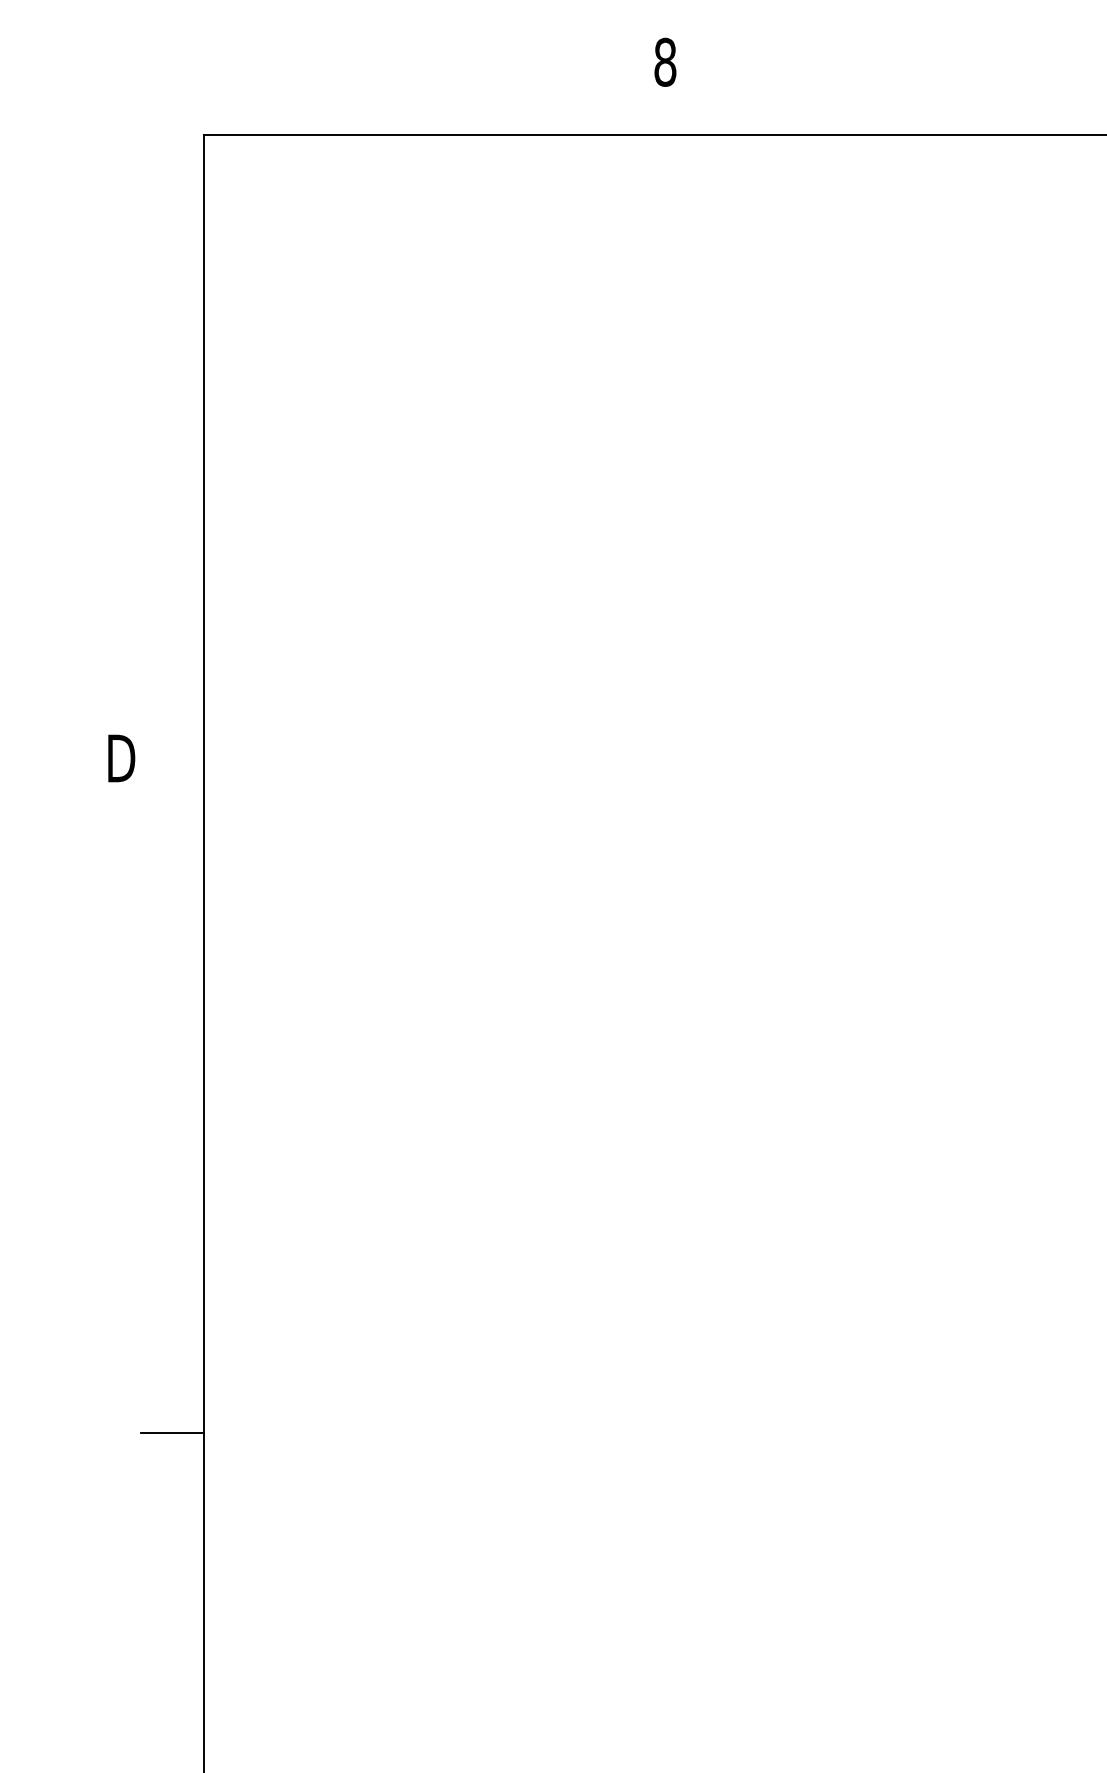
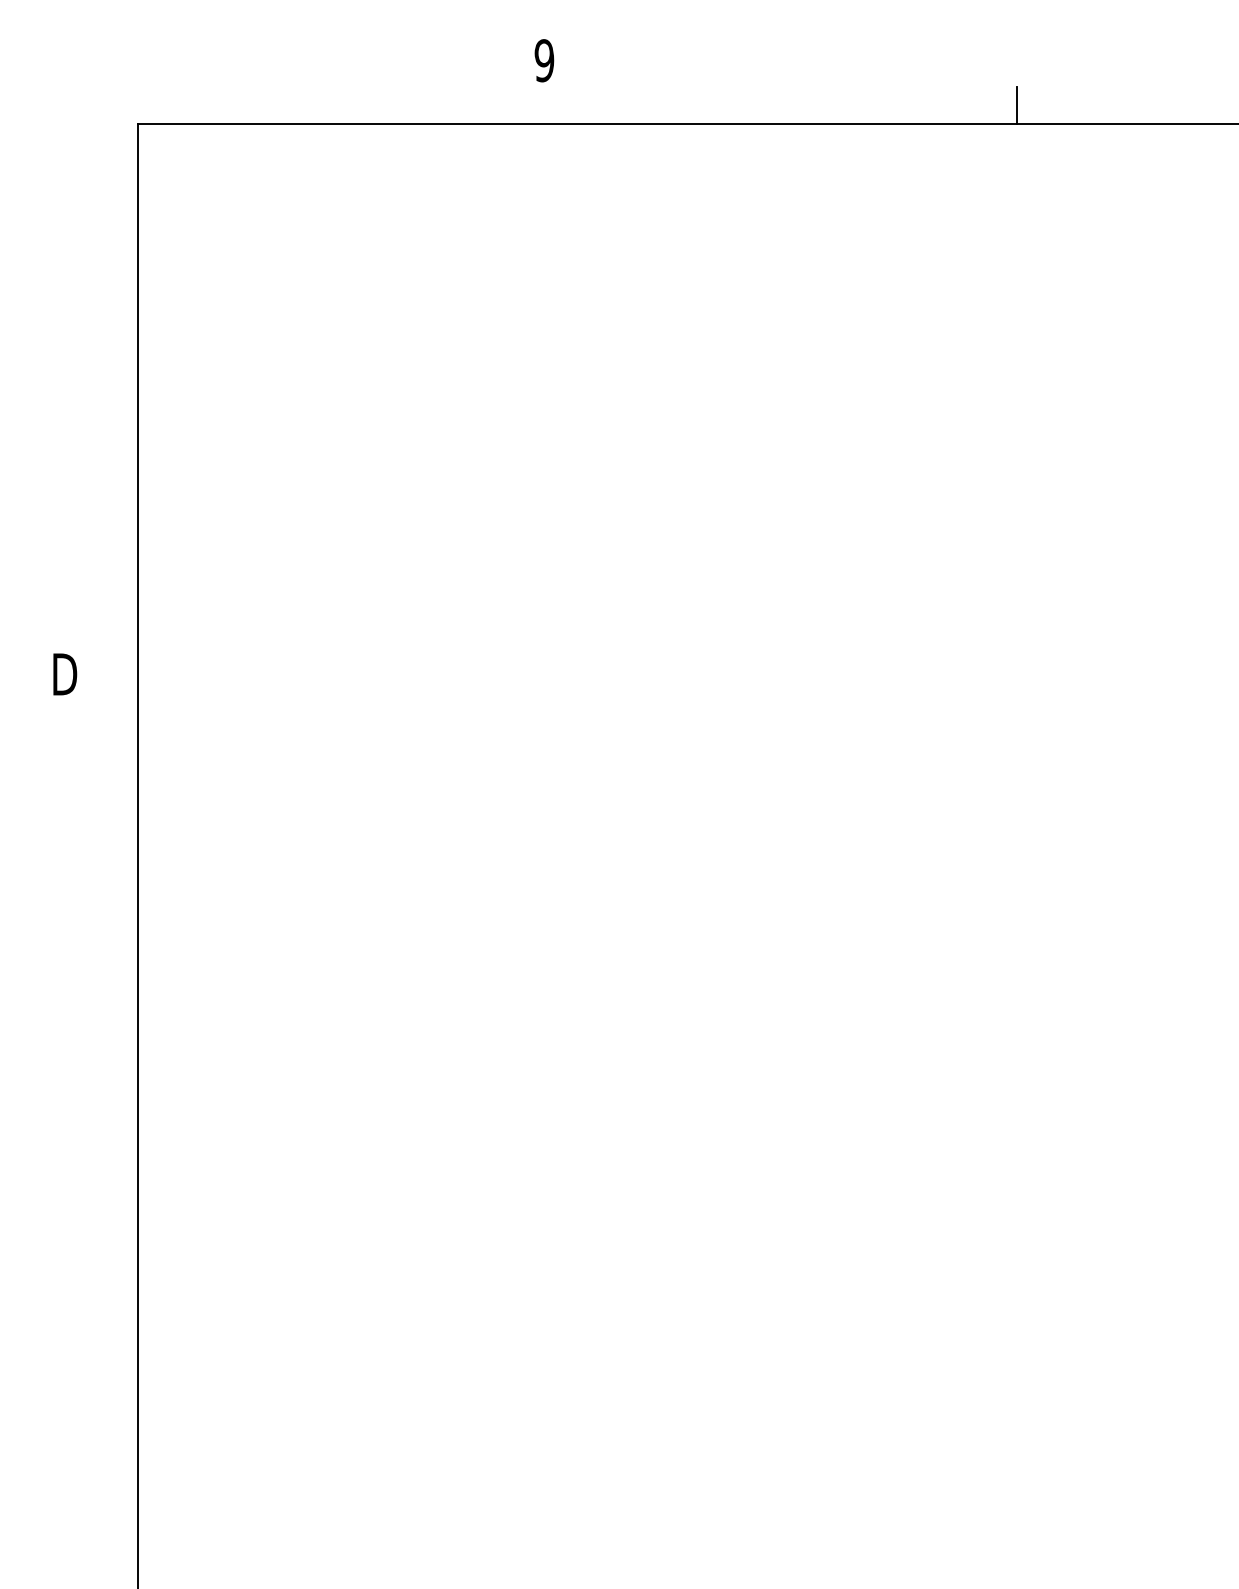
text: (665, 62) -> (544, 60), 8 -> 9
line: (171, 1432) -> (109, 1268), removed

